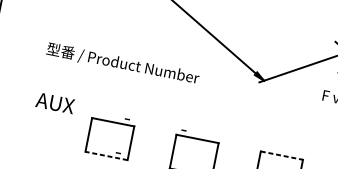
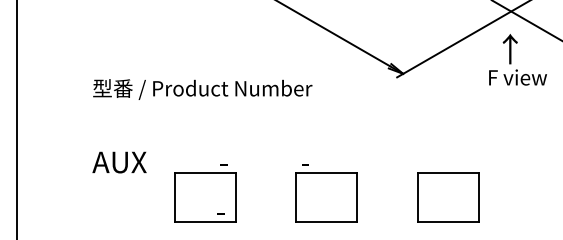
line: (106, 155) -> (204, 221), dashed -> solid
line: (282, 155) -> (449, 172), dashed -> solid

